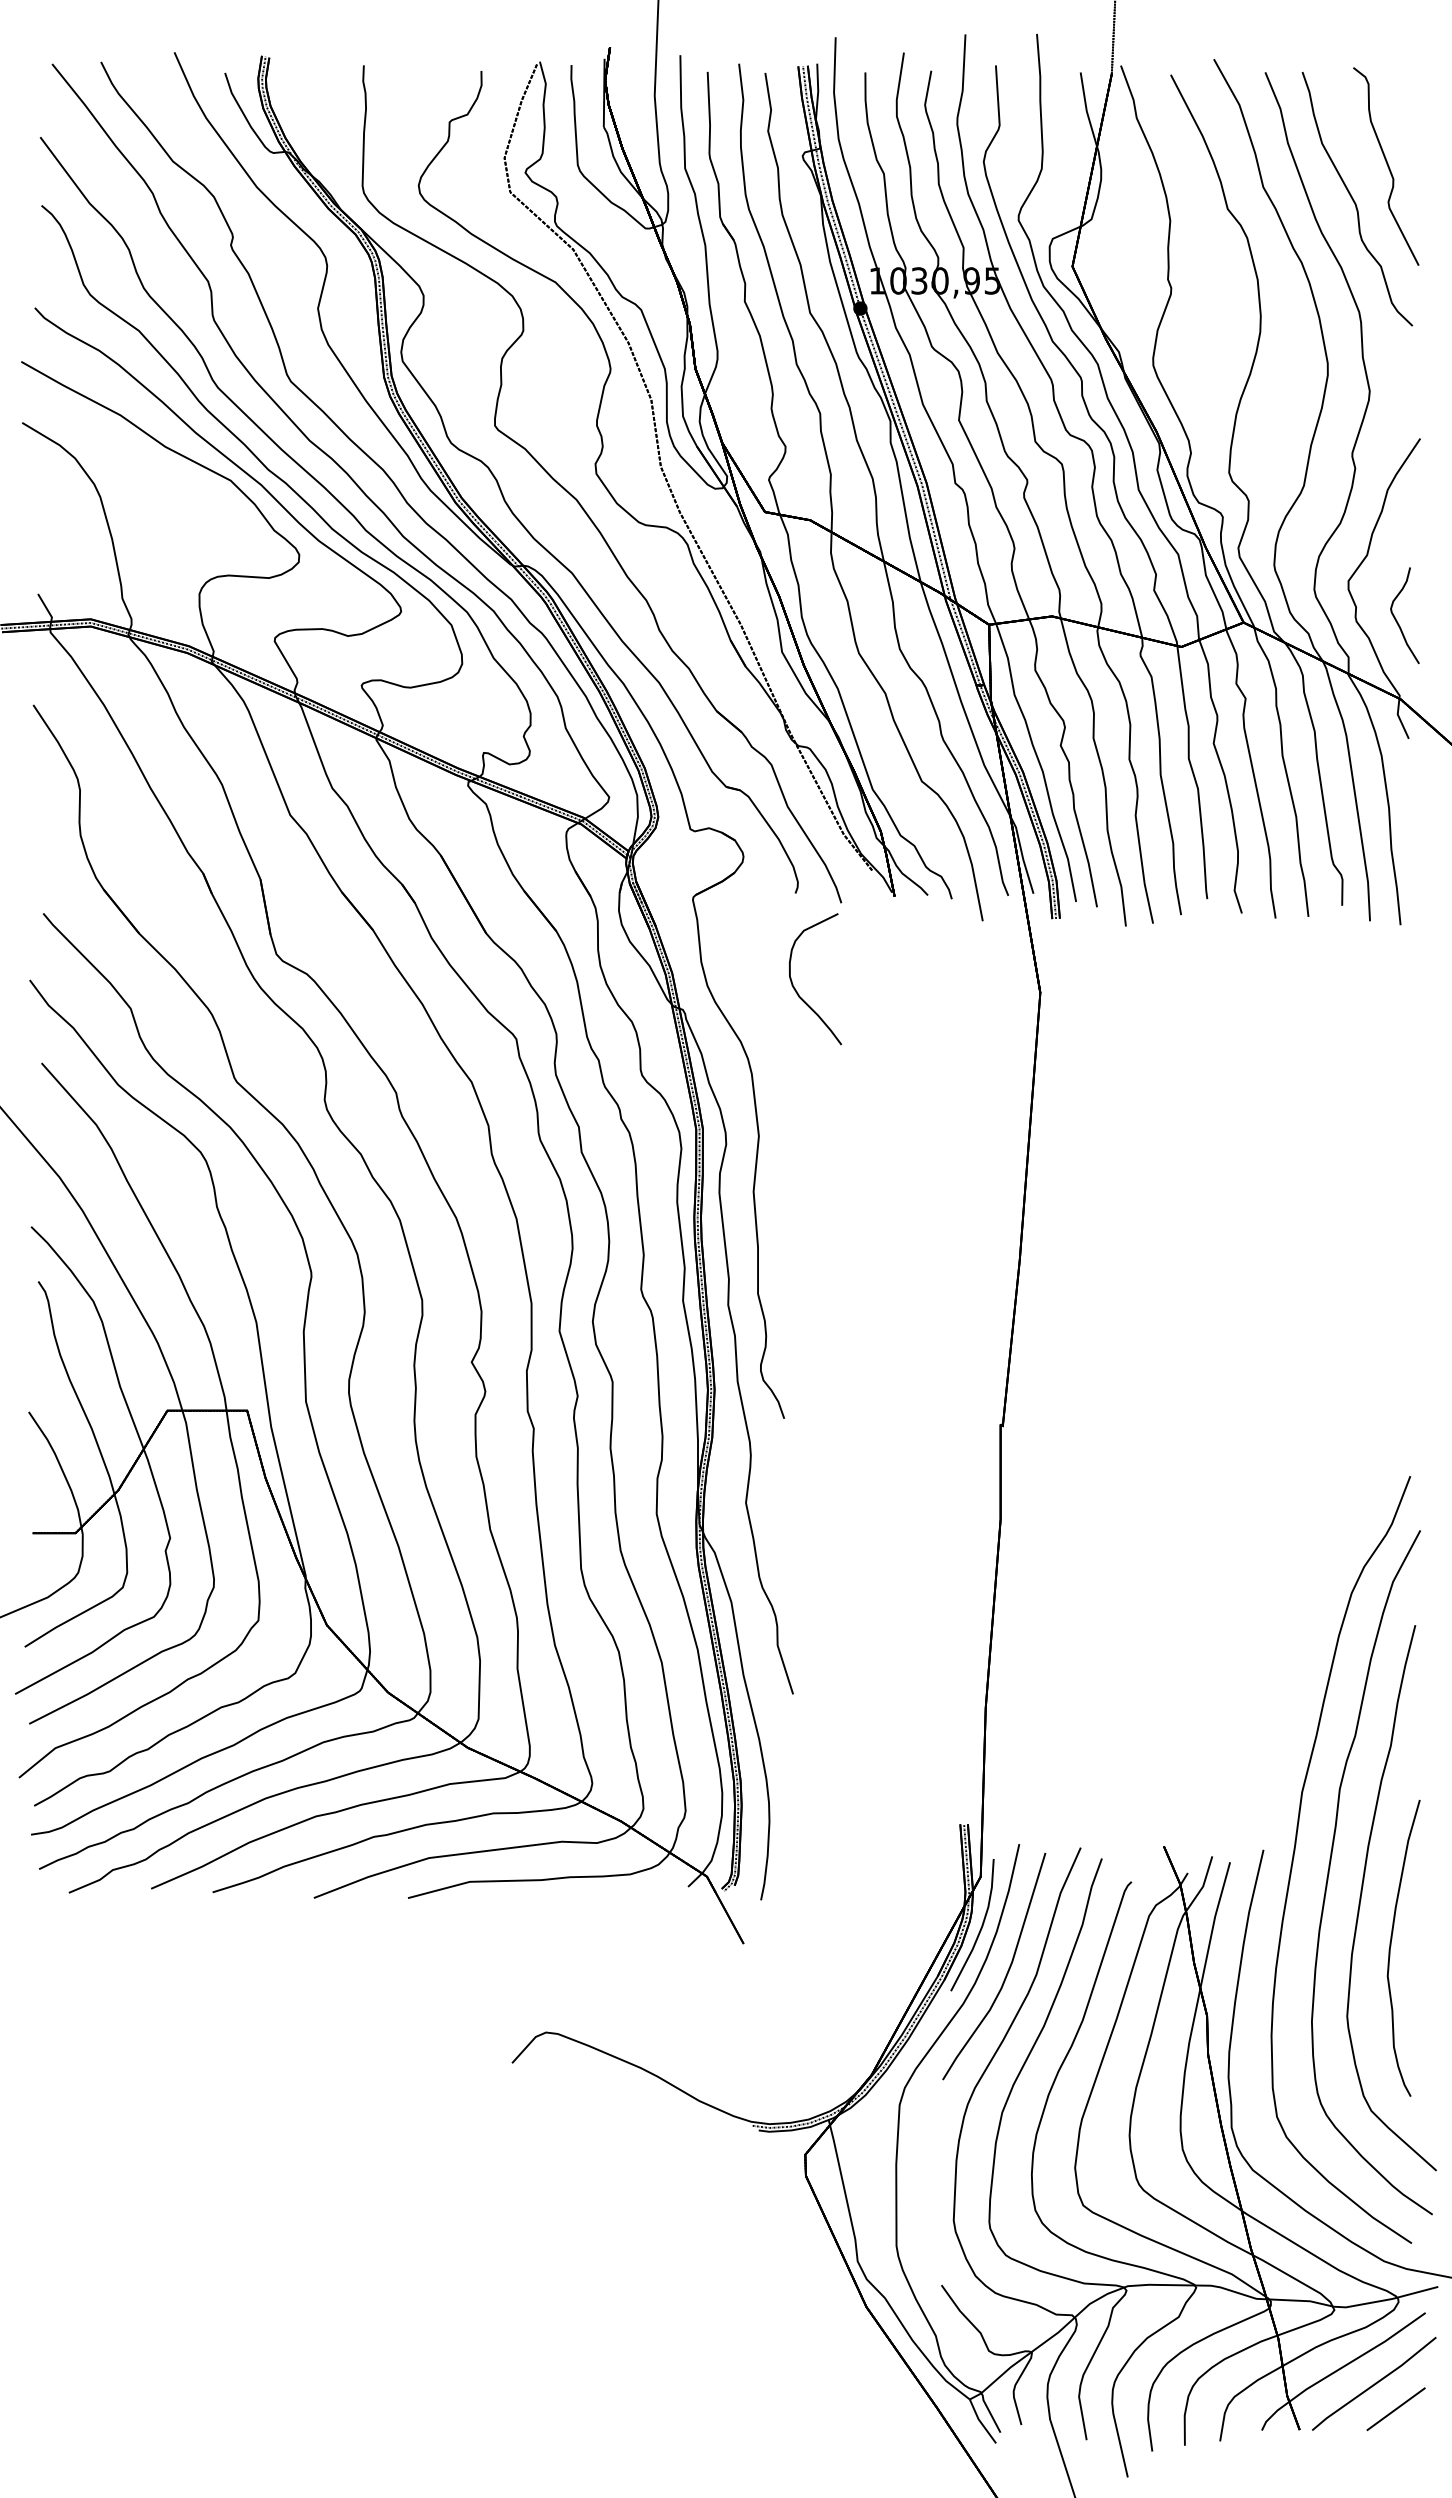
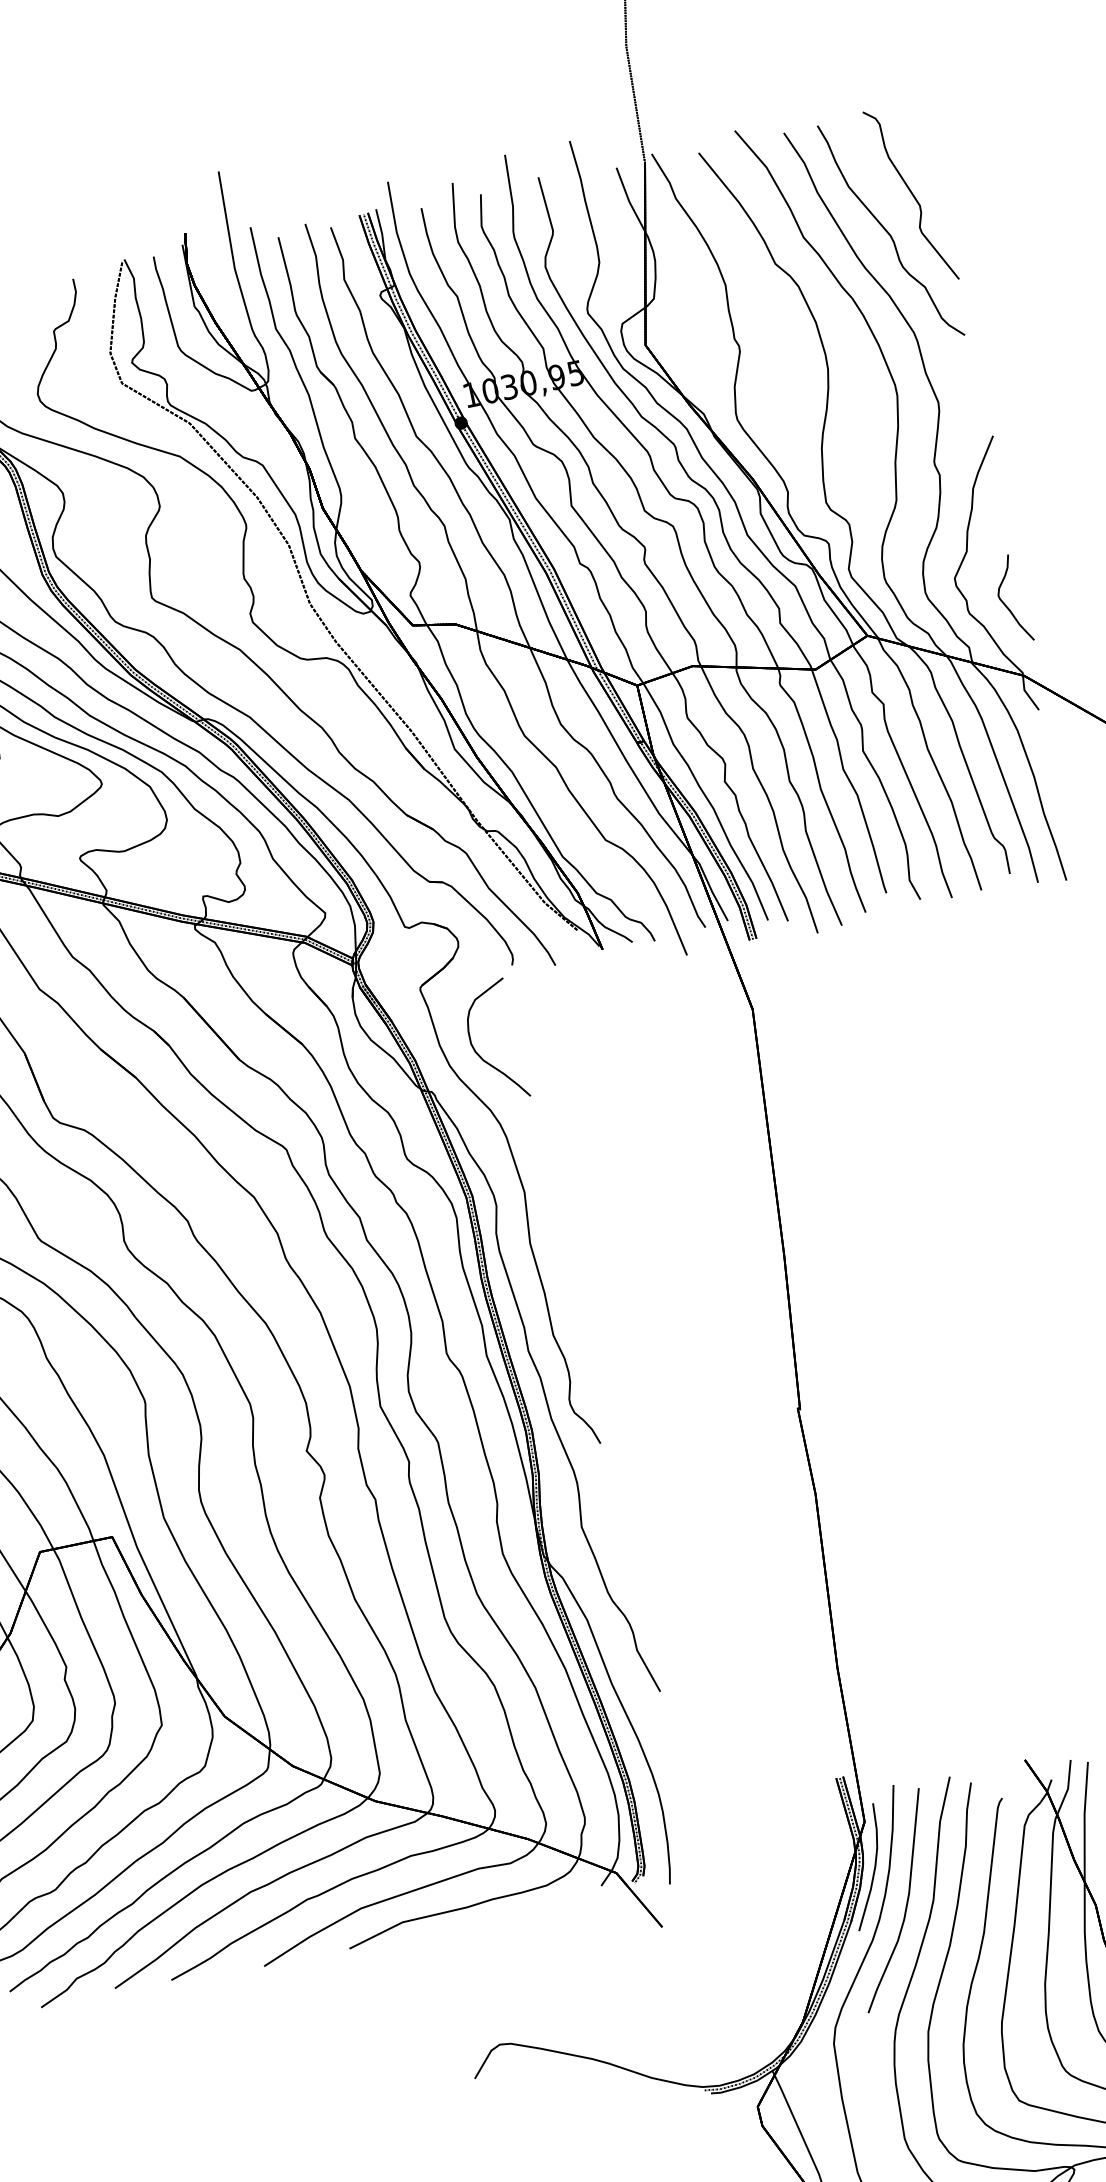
part: (796, 989) -> (479, 1054), moved

